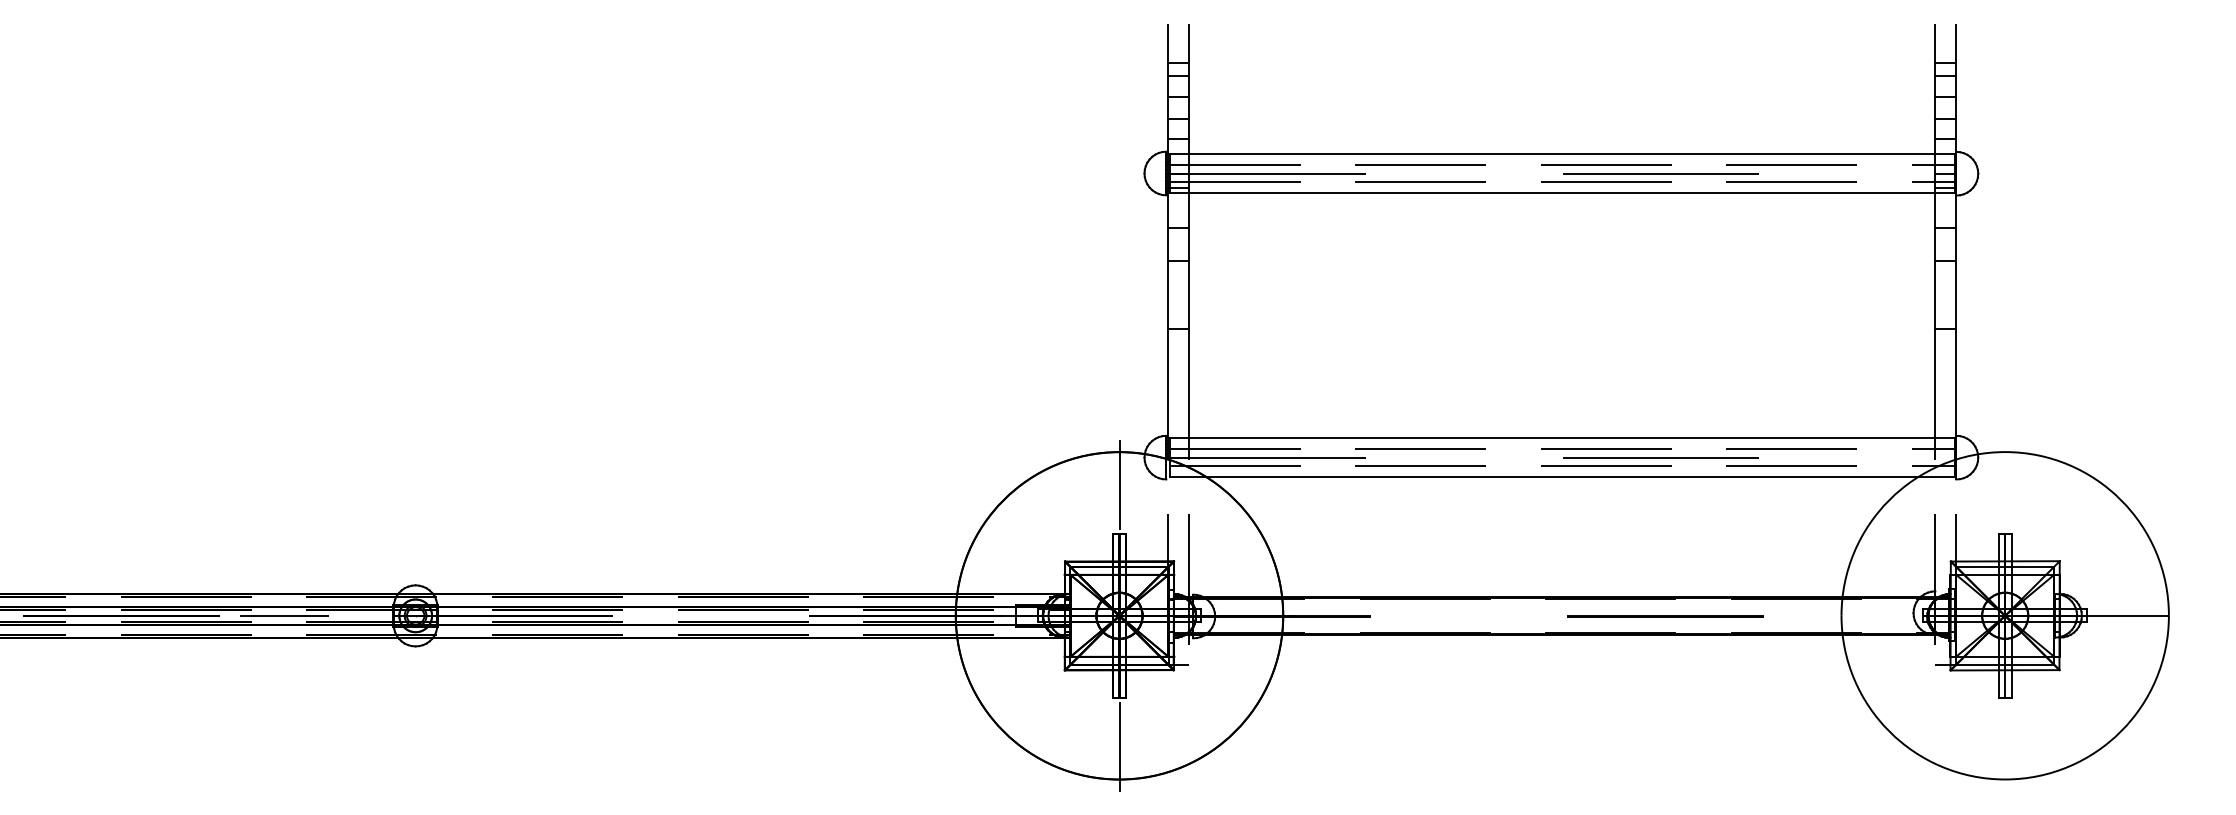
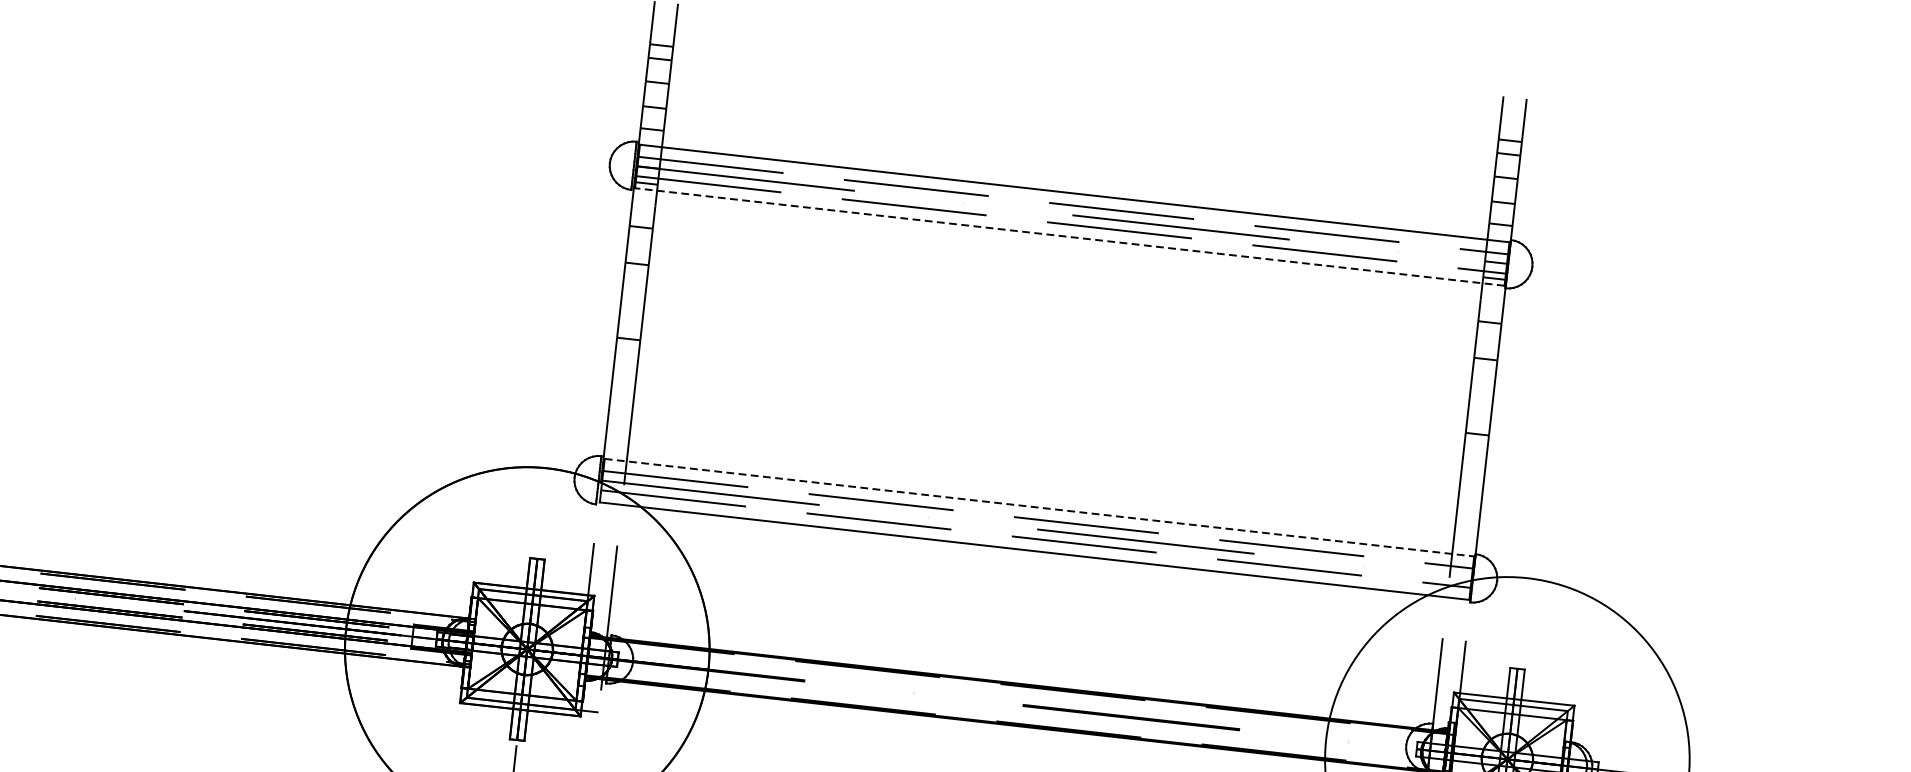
line: (1562, 193) -> (1069, 237), solid -> dashed
line: (1562, 438) -> (1039, 508), solid -> dashed
line: (1119, 484) -> (543, 504), removed

